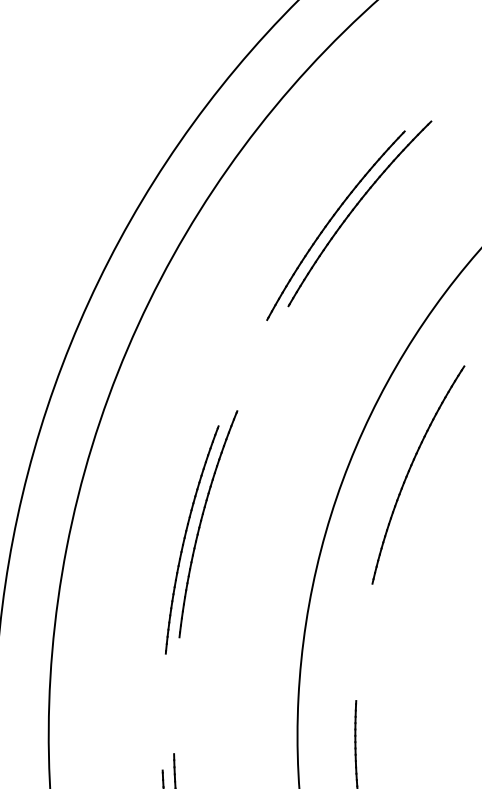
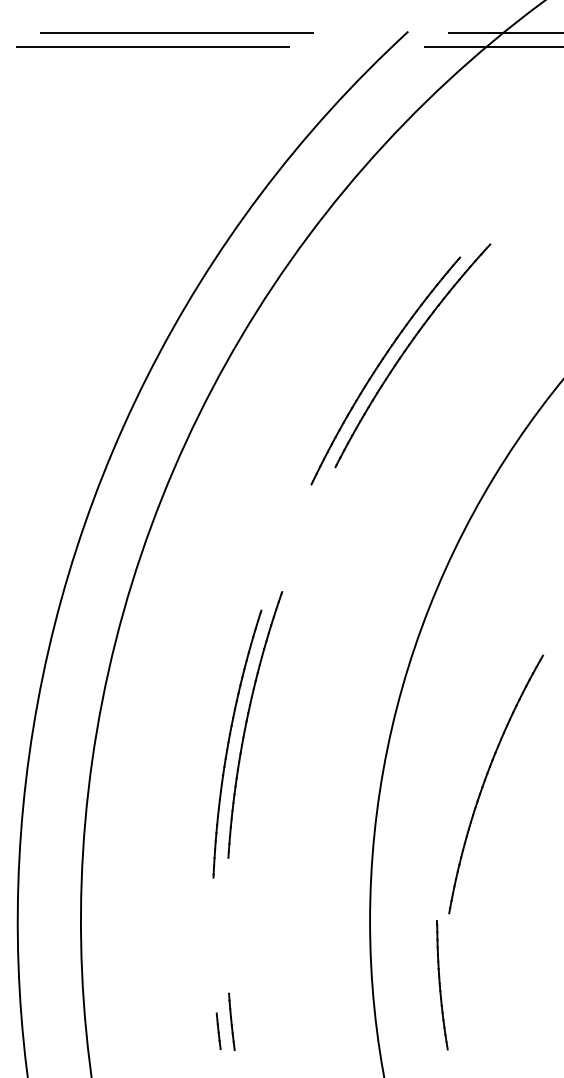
part: (410, 470) -> (486, 779), moved

